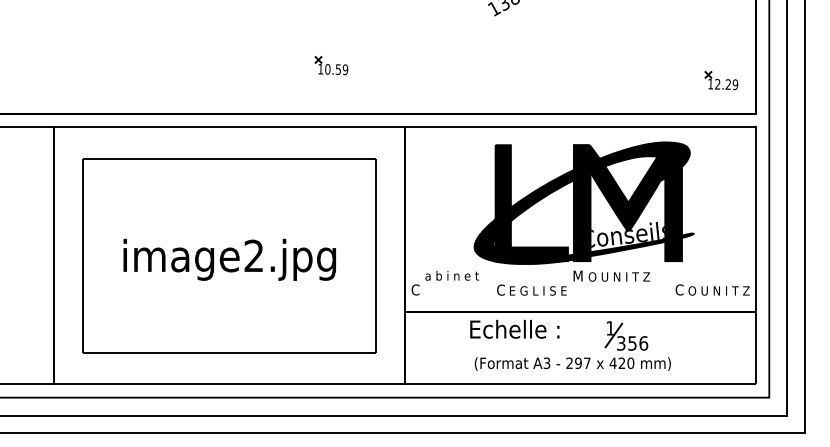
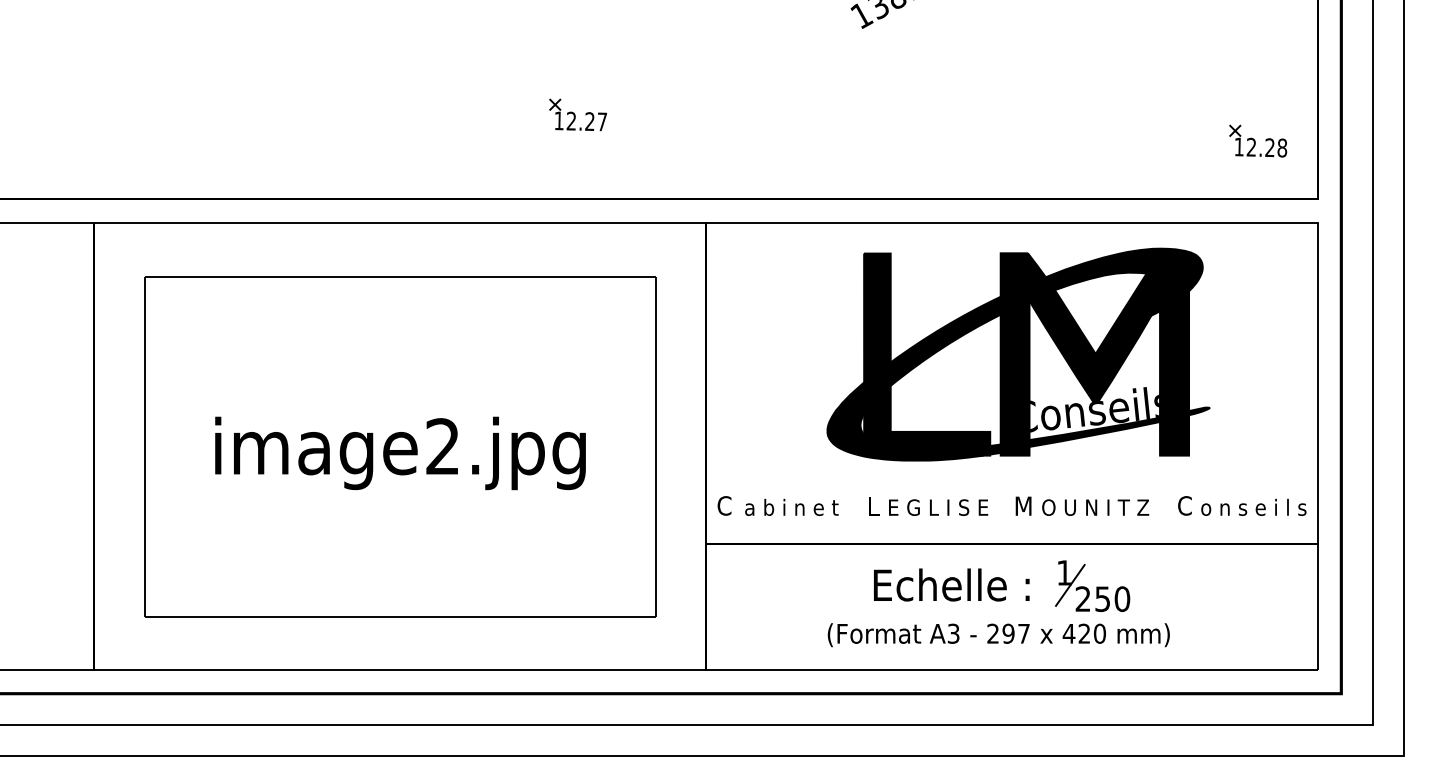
text: (336, 69) -> (586, 121), 10.59 -> 12.27
text: (735, 84) -> (1282, 147), 12.29 -> 12.28
text: (451, 275) -> (790, 506), moved
text: (611, 275) -> (1081, 505), moved
text: (500, 289) -> (872, 505), C -> L
text: (718, 290) -> (1252, 506), O U N I T Z -> o n s e i l s
text: (514, 328) -> (951, 583), moved
text: (632, 343) -> (1102, 599), 356 -> 250

